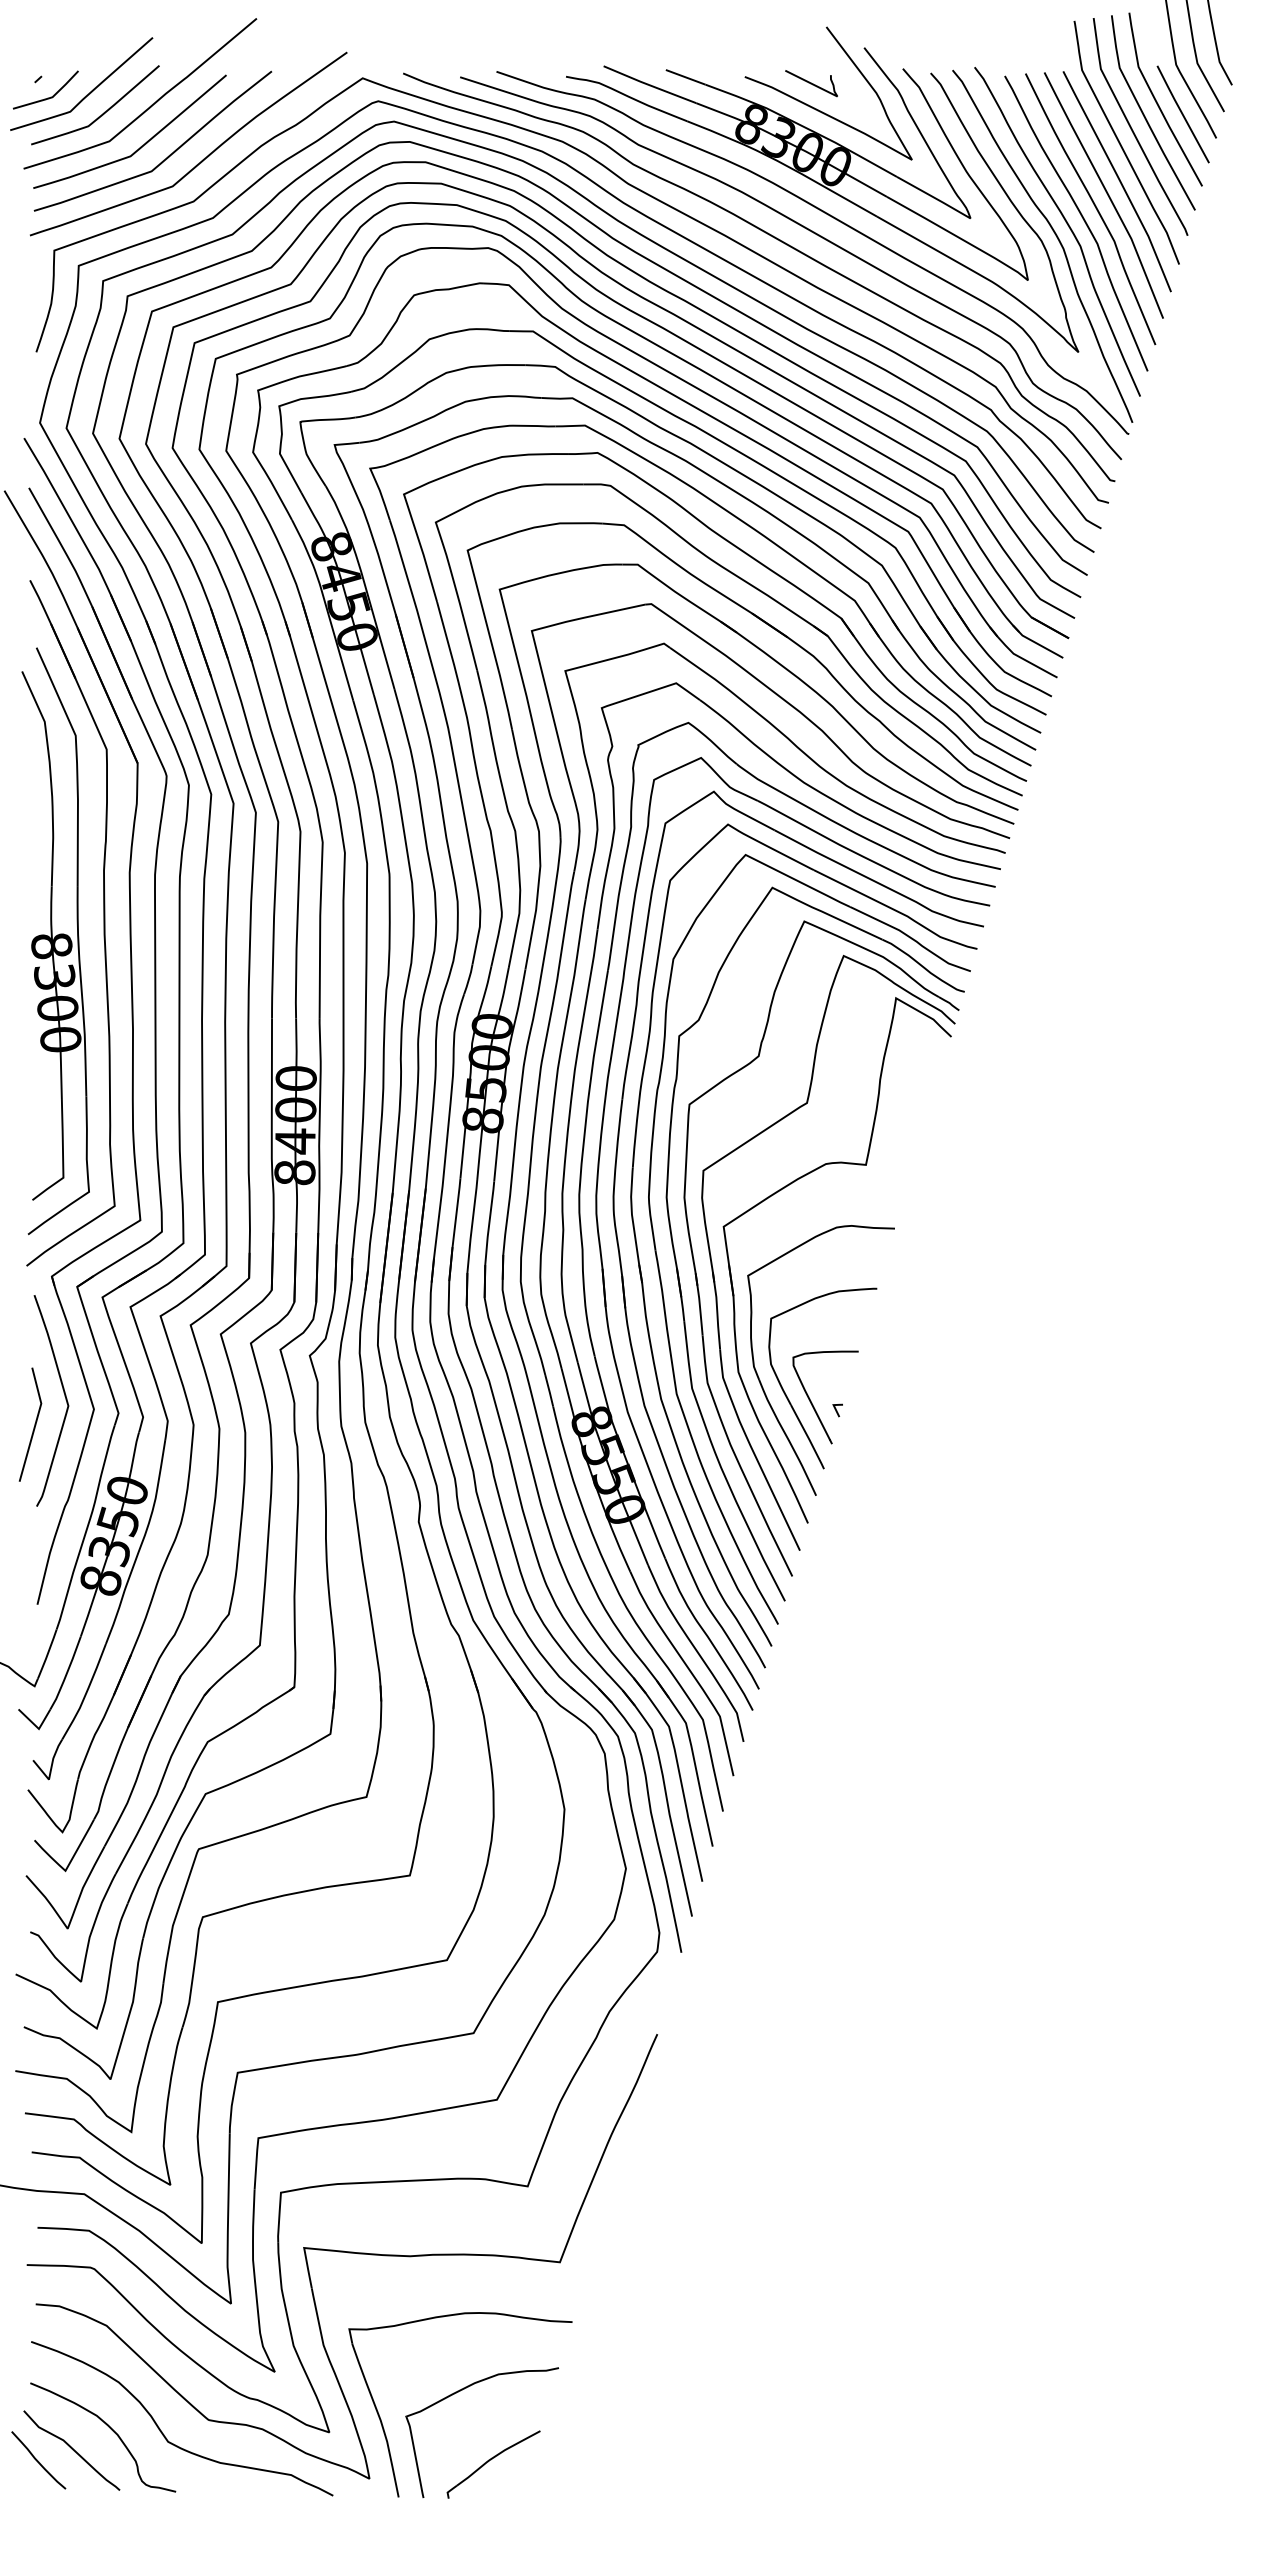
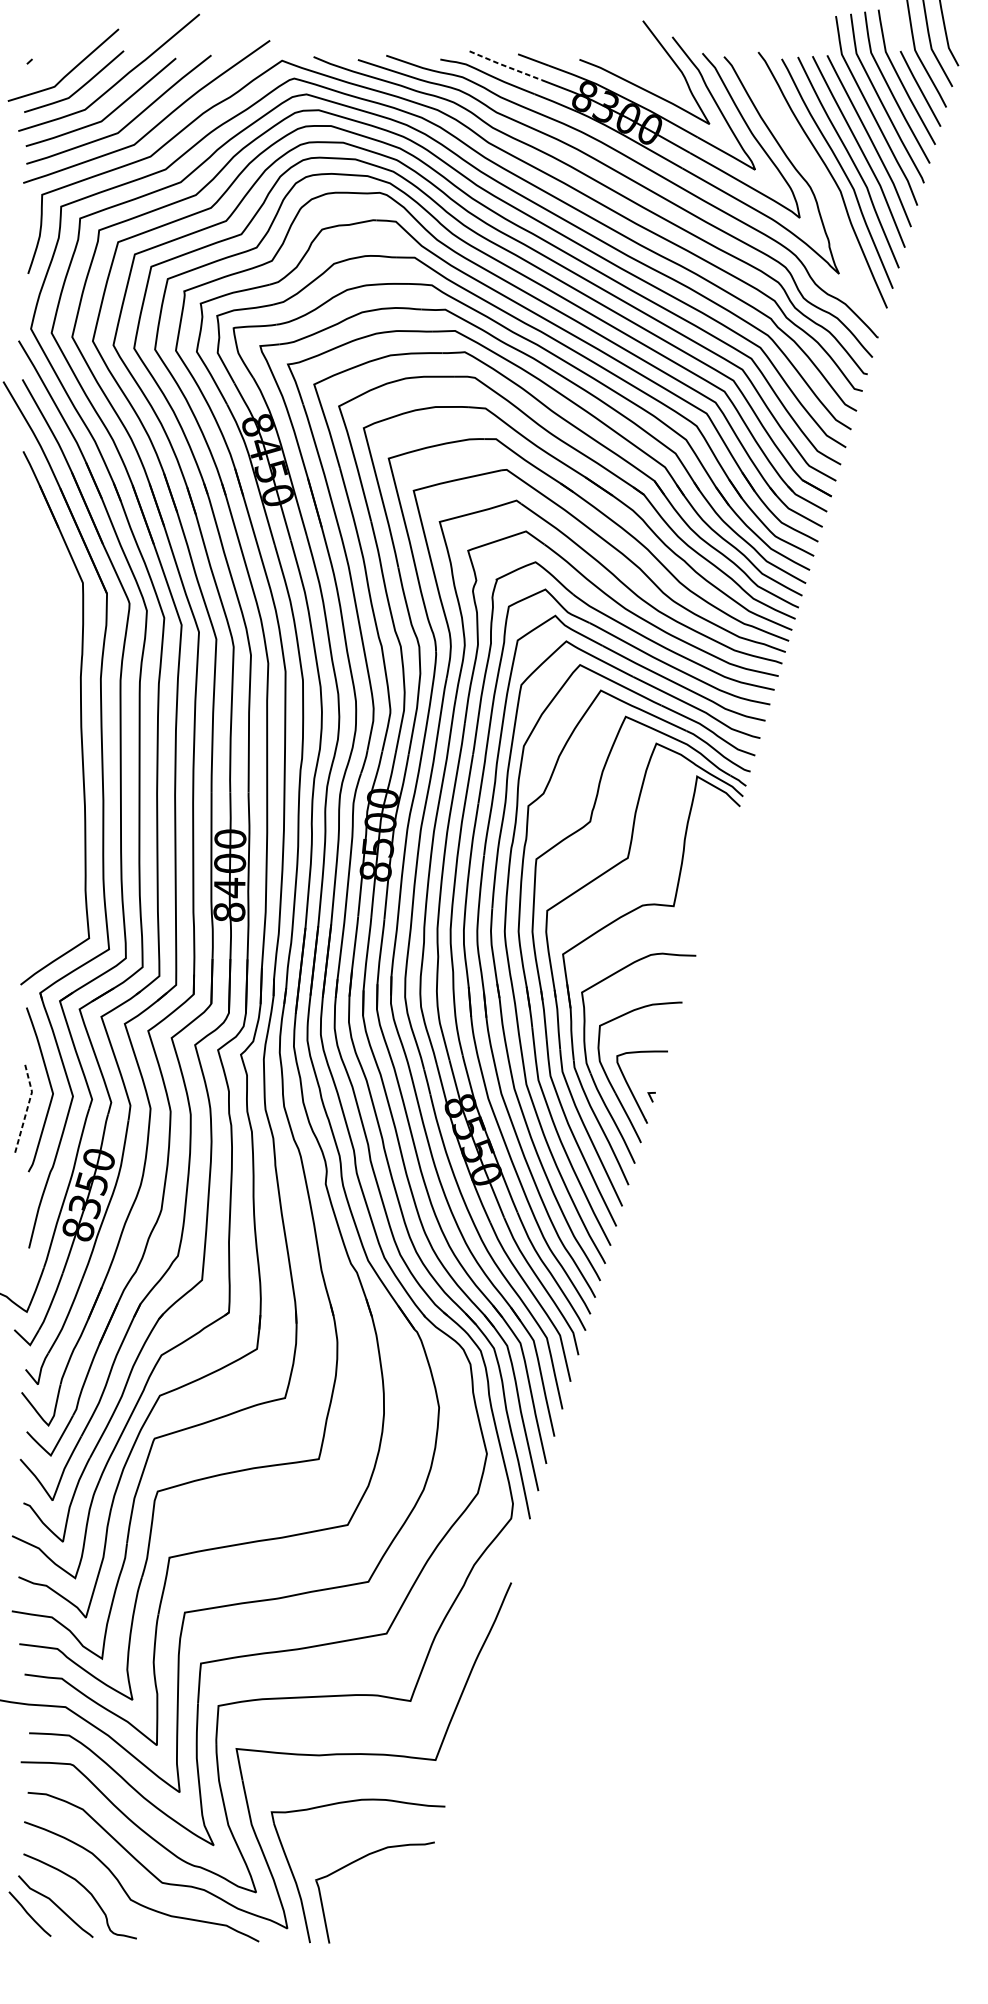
curve: (811, 83) -> (631, 64), removed
line: (649, 85) -> (505, 66), solid -> dashed
line: (47, 97) -> (36, 75), removed
curve: (1056, 237) -> (821, 184), removed
part: (55, 941) -> (43, 732), removed
line: (35, 1423) -> (27, 1107), solid -> dashed
part: (493, 2464) -> (383, 1917), removed

